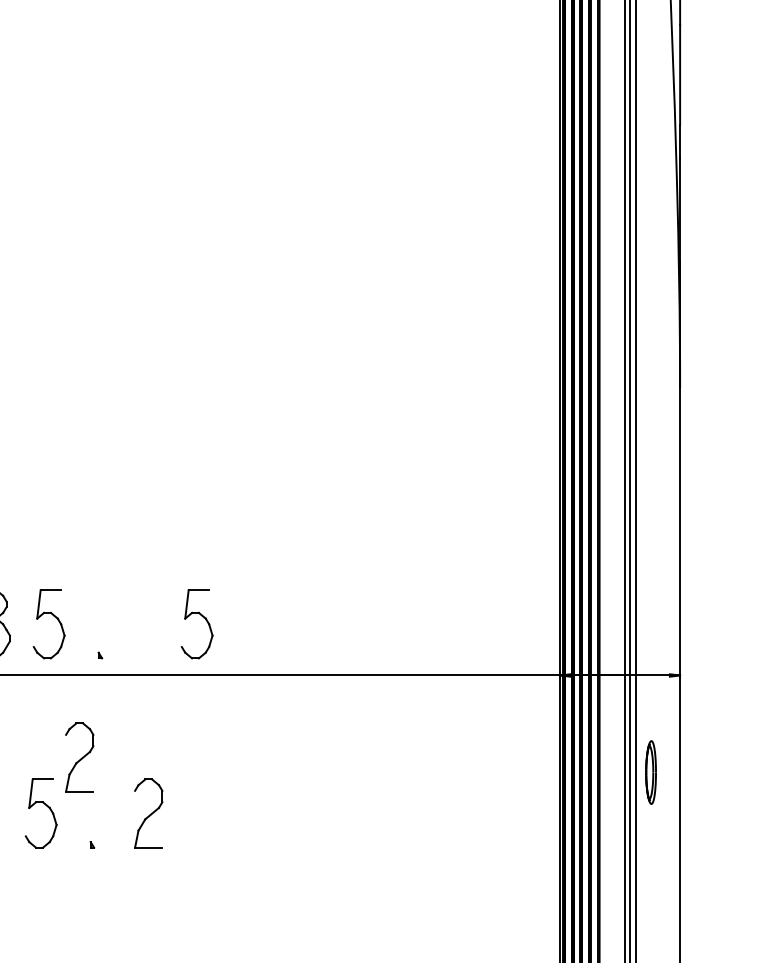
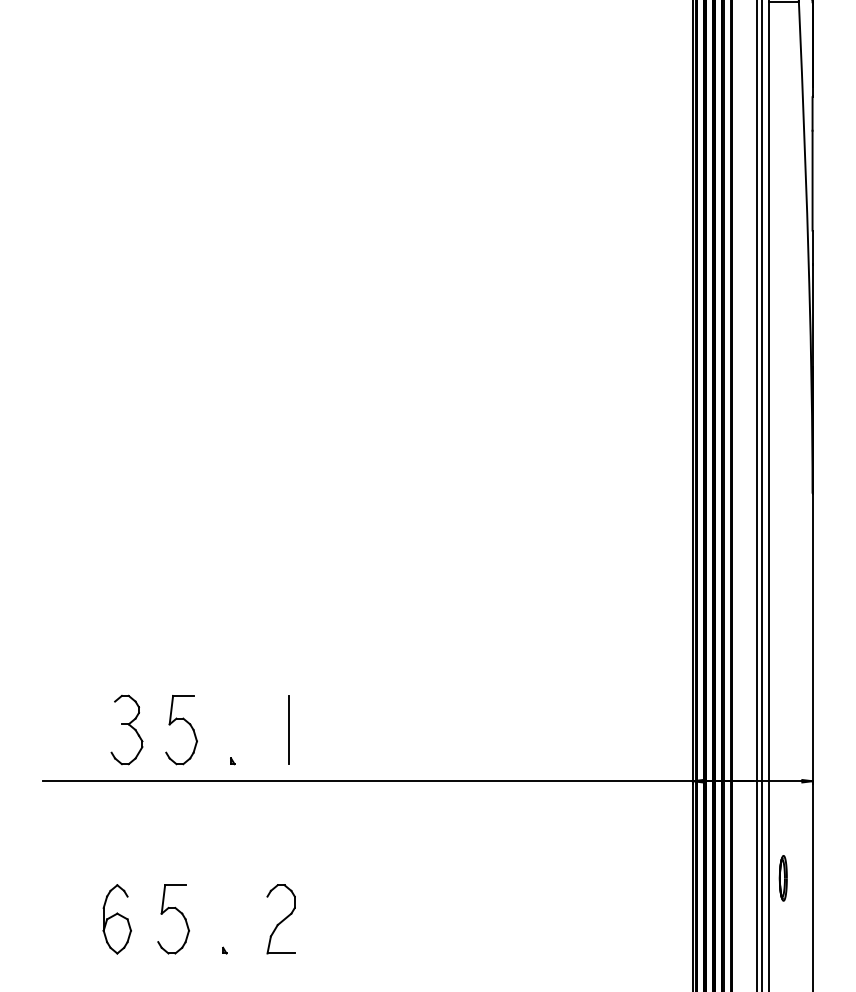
part: (203, 617) -> (335, 723), removed
line: (157, 623) -> (289, 729), added
part: (79, 757) -> (211, 863), removed
part: (650, 772) -> (782, 878), size x0.71

